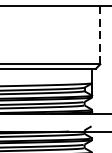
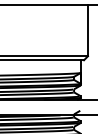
line: (99, 34) -> (87, 30), dashed -> solid

